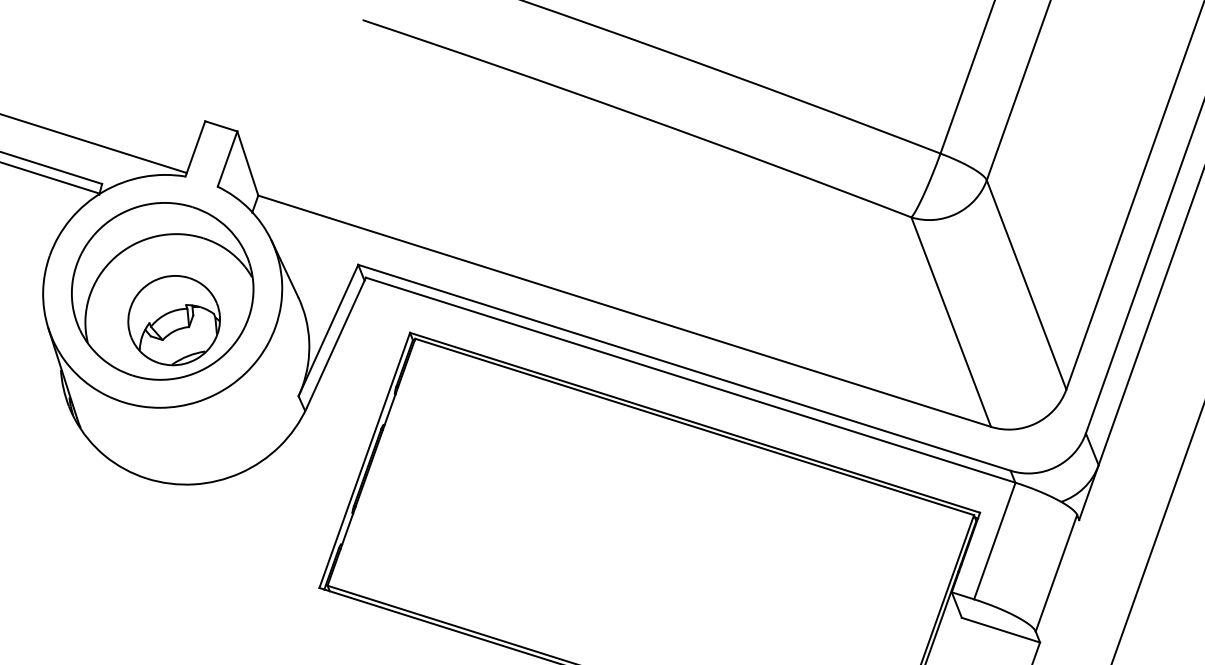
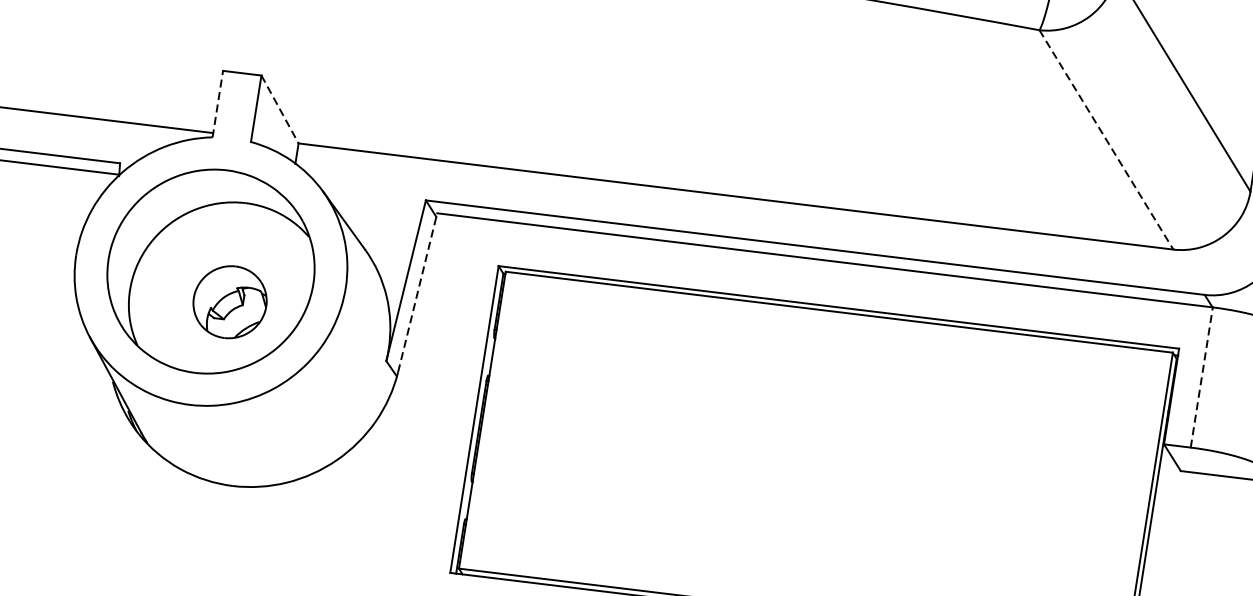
line: (195, 148) -> (217, 103), solid -> dashed
line: (247, 163) -> (279, 109), solid -> dashed
part: (173, 320) -> (229, 302), size x0.7
line: (951, 322) -> (1106, 140), solid -> dashed
line: (336, 342) -> (417, 292), solid -> dashed
line: (994, 541) -> (1201, 378), solid -> dashed

